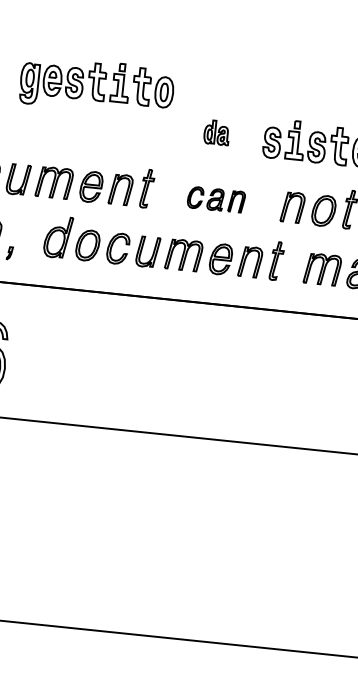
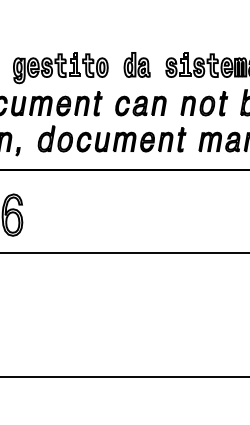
part: (96, 86) -> (60, 68), moved
part: (216, 131) -> (136, 64), size x1.67
part: (215, 198) -> (140, 105), size x1.43

